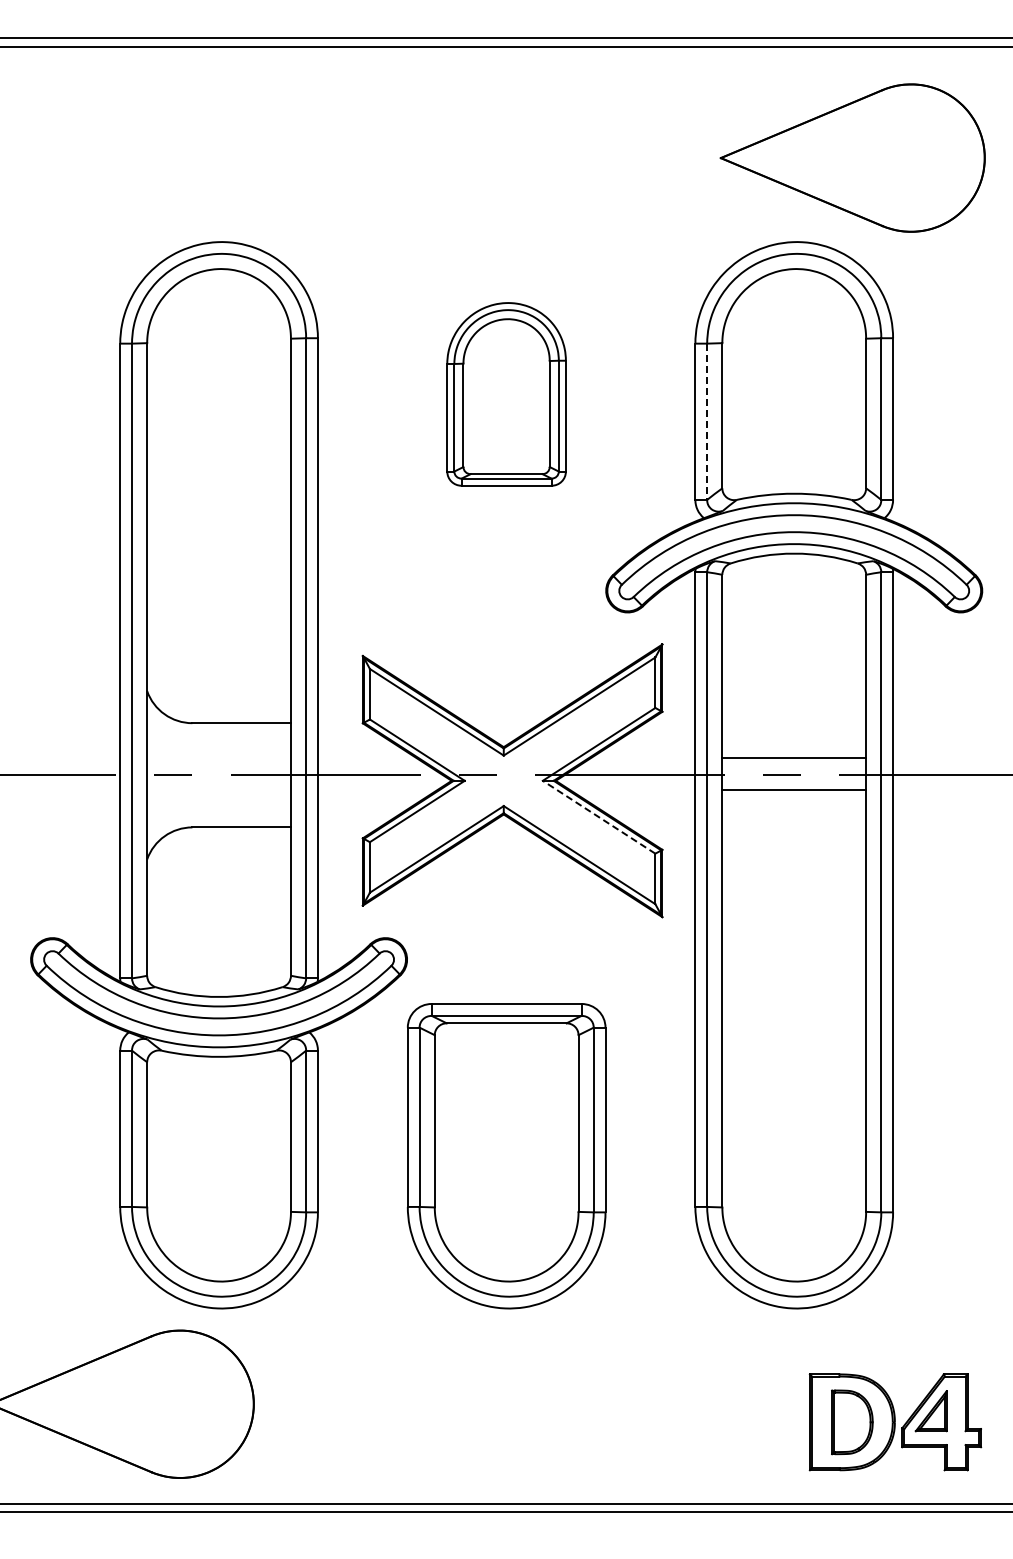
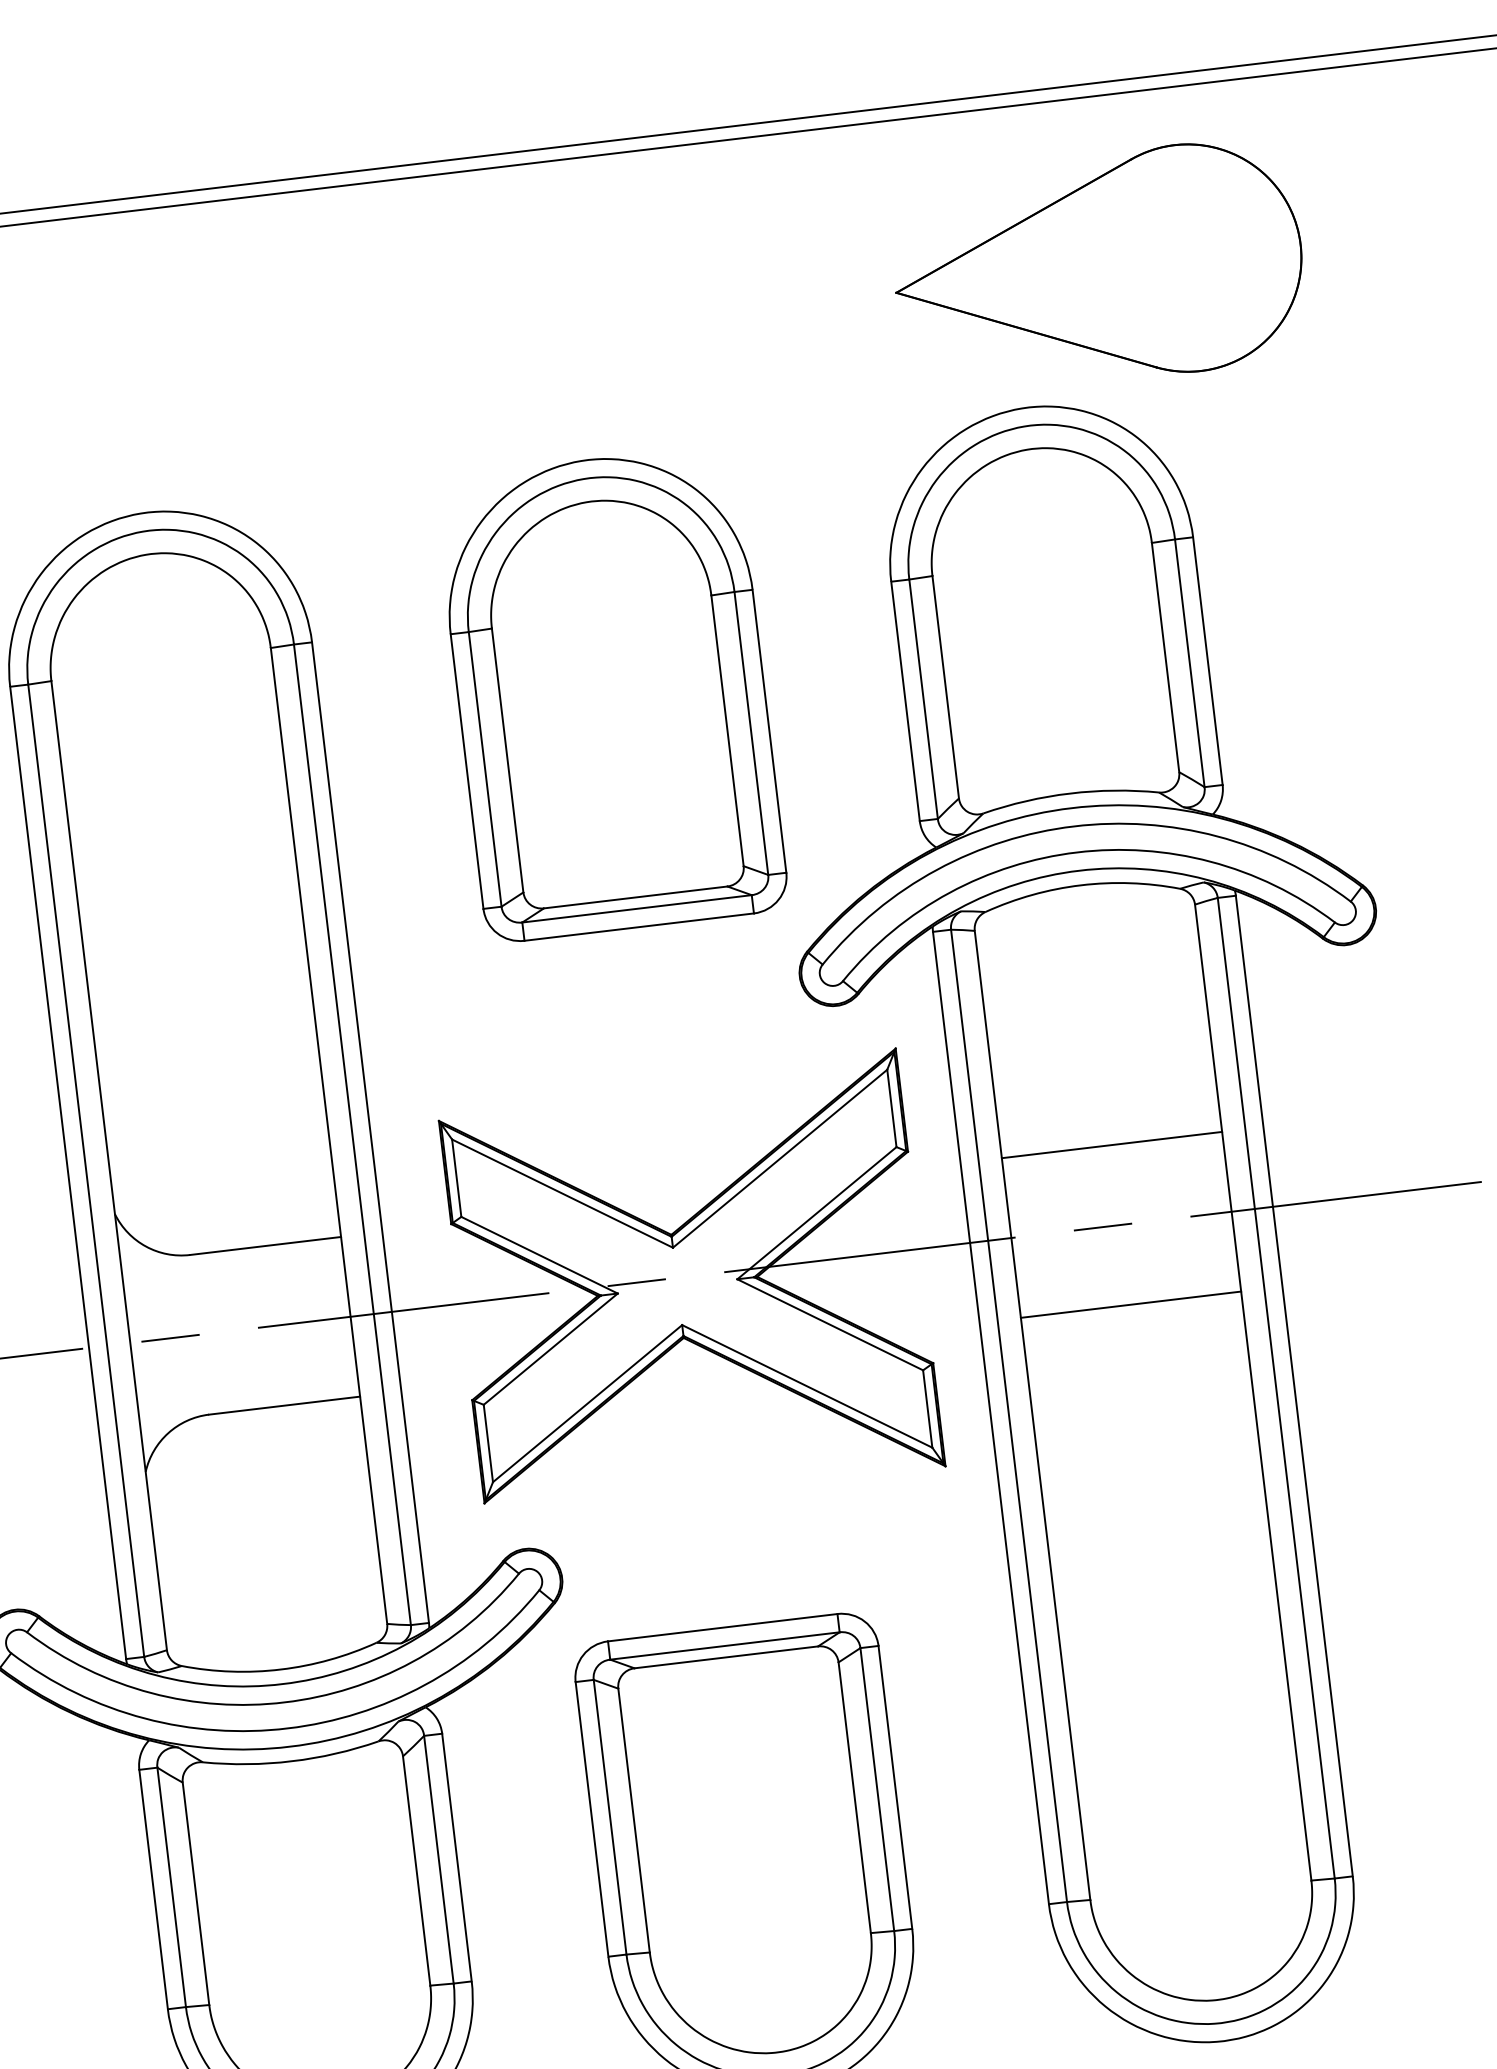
part: (506, 394) -> (611, 694), size x1.67
line: (707, 422) -> (924, 700), dashed -> solid
line: (794, 758) -> (1112, 1145), moved
line: (794, 790) -> (1131, 1304), moved
line: (598, 816) -> (829, 1323), dashed -> solid

